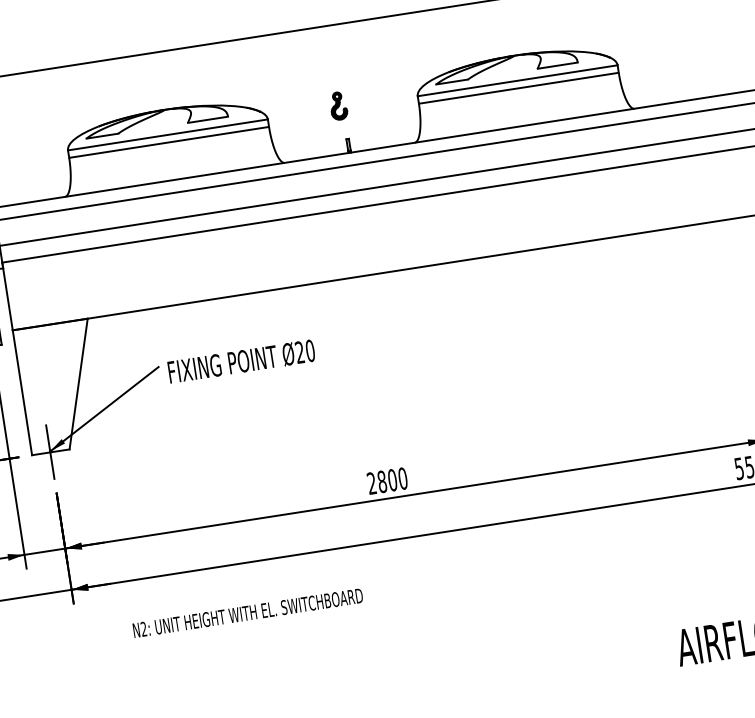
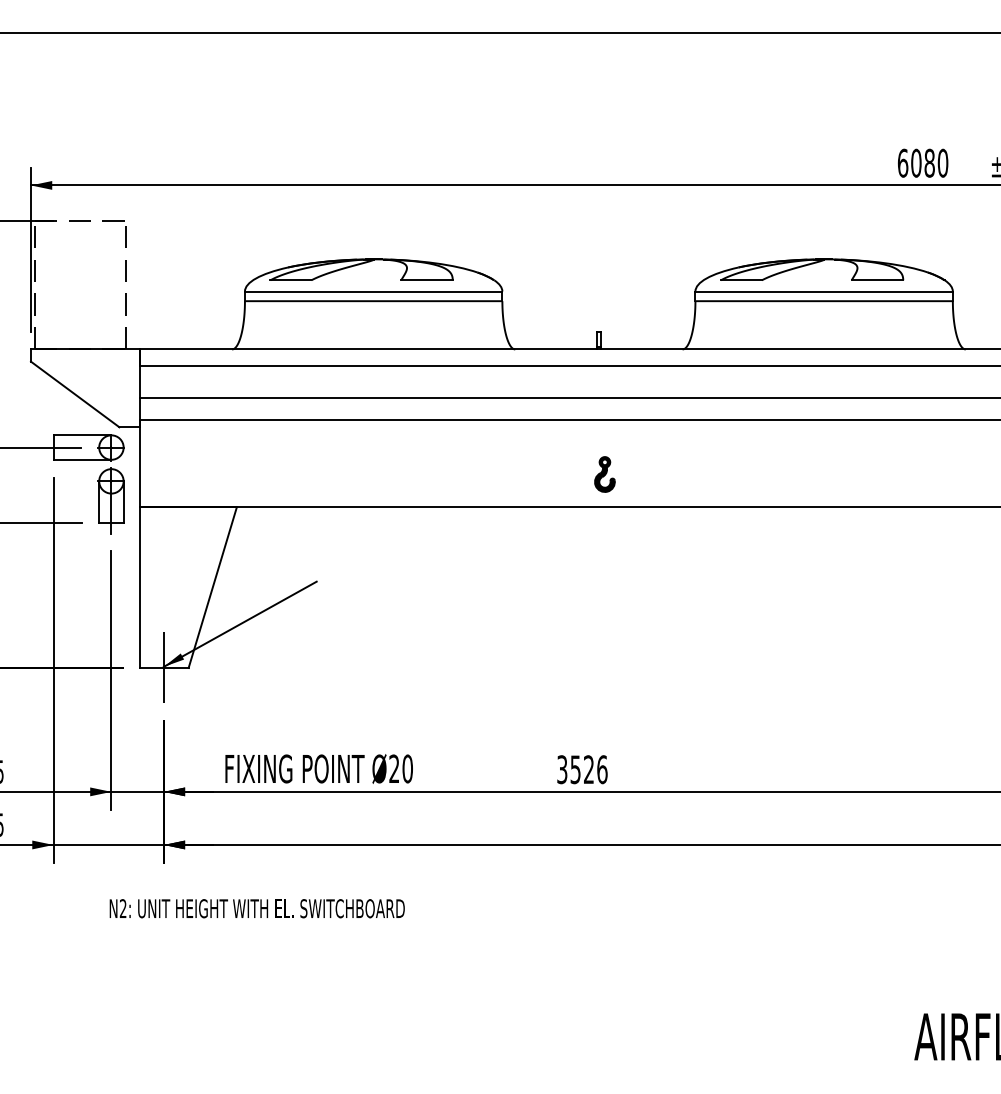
part: (338, 106) -> (604, 474), moved
text: (241, 361) -> (318, 768), moved
text: (387, 480) -> (582, 769), 2800 -> 3526
text: (247, 613) -> (256, 908), moved

